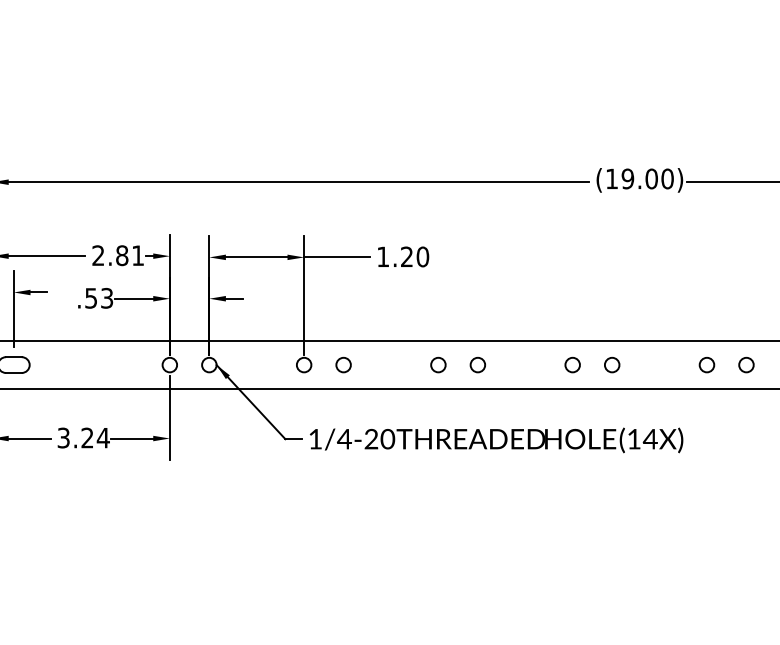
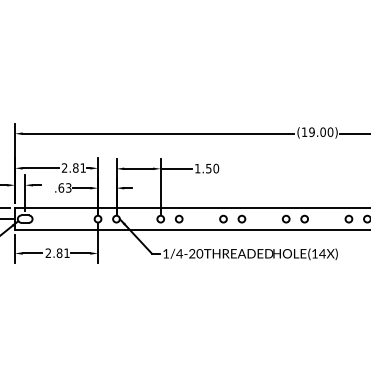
text: (406, 256) -> (208, 168), 1.20 -> 1.50
text: (91, 297) -> (61, 187), .53 -> .63
text: (83, 438) -> (57, 253), 3.24 -> 2.81

